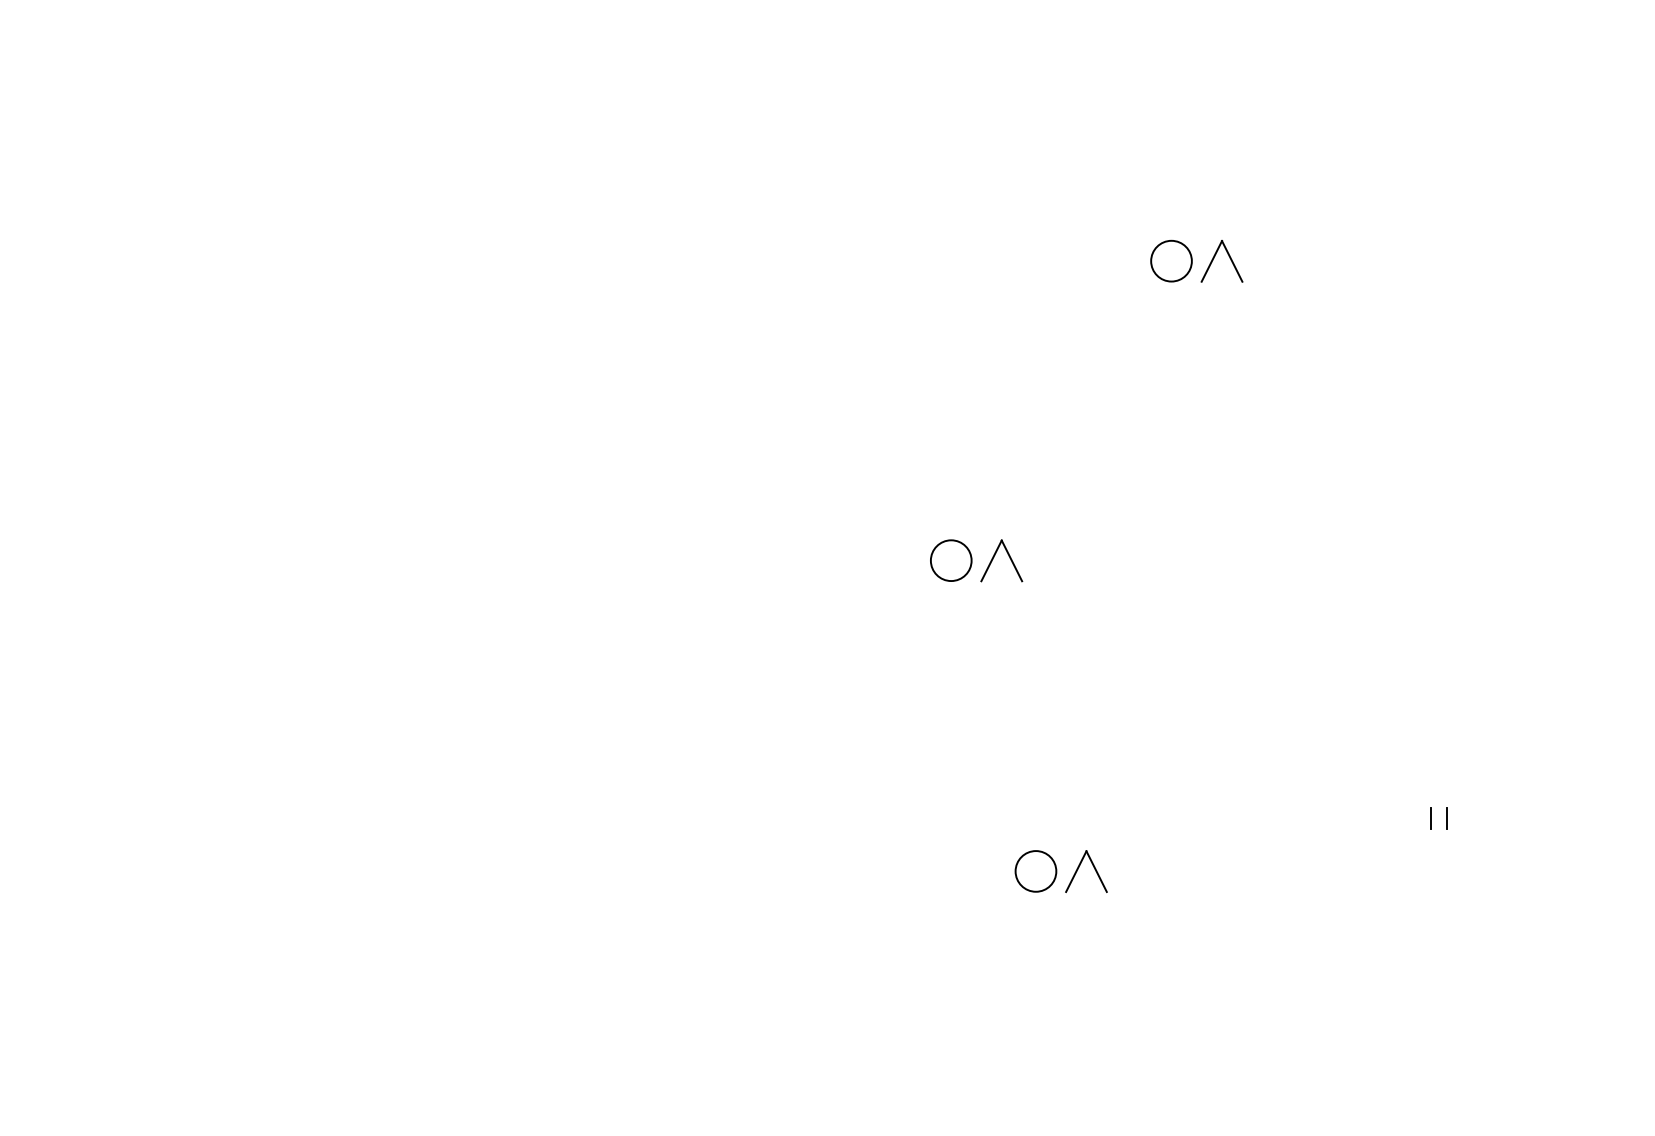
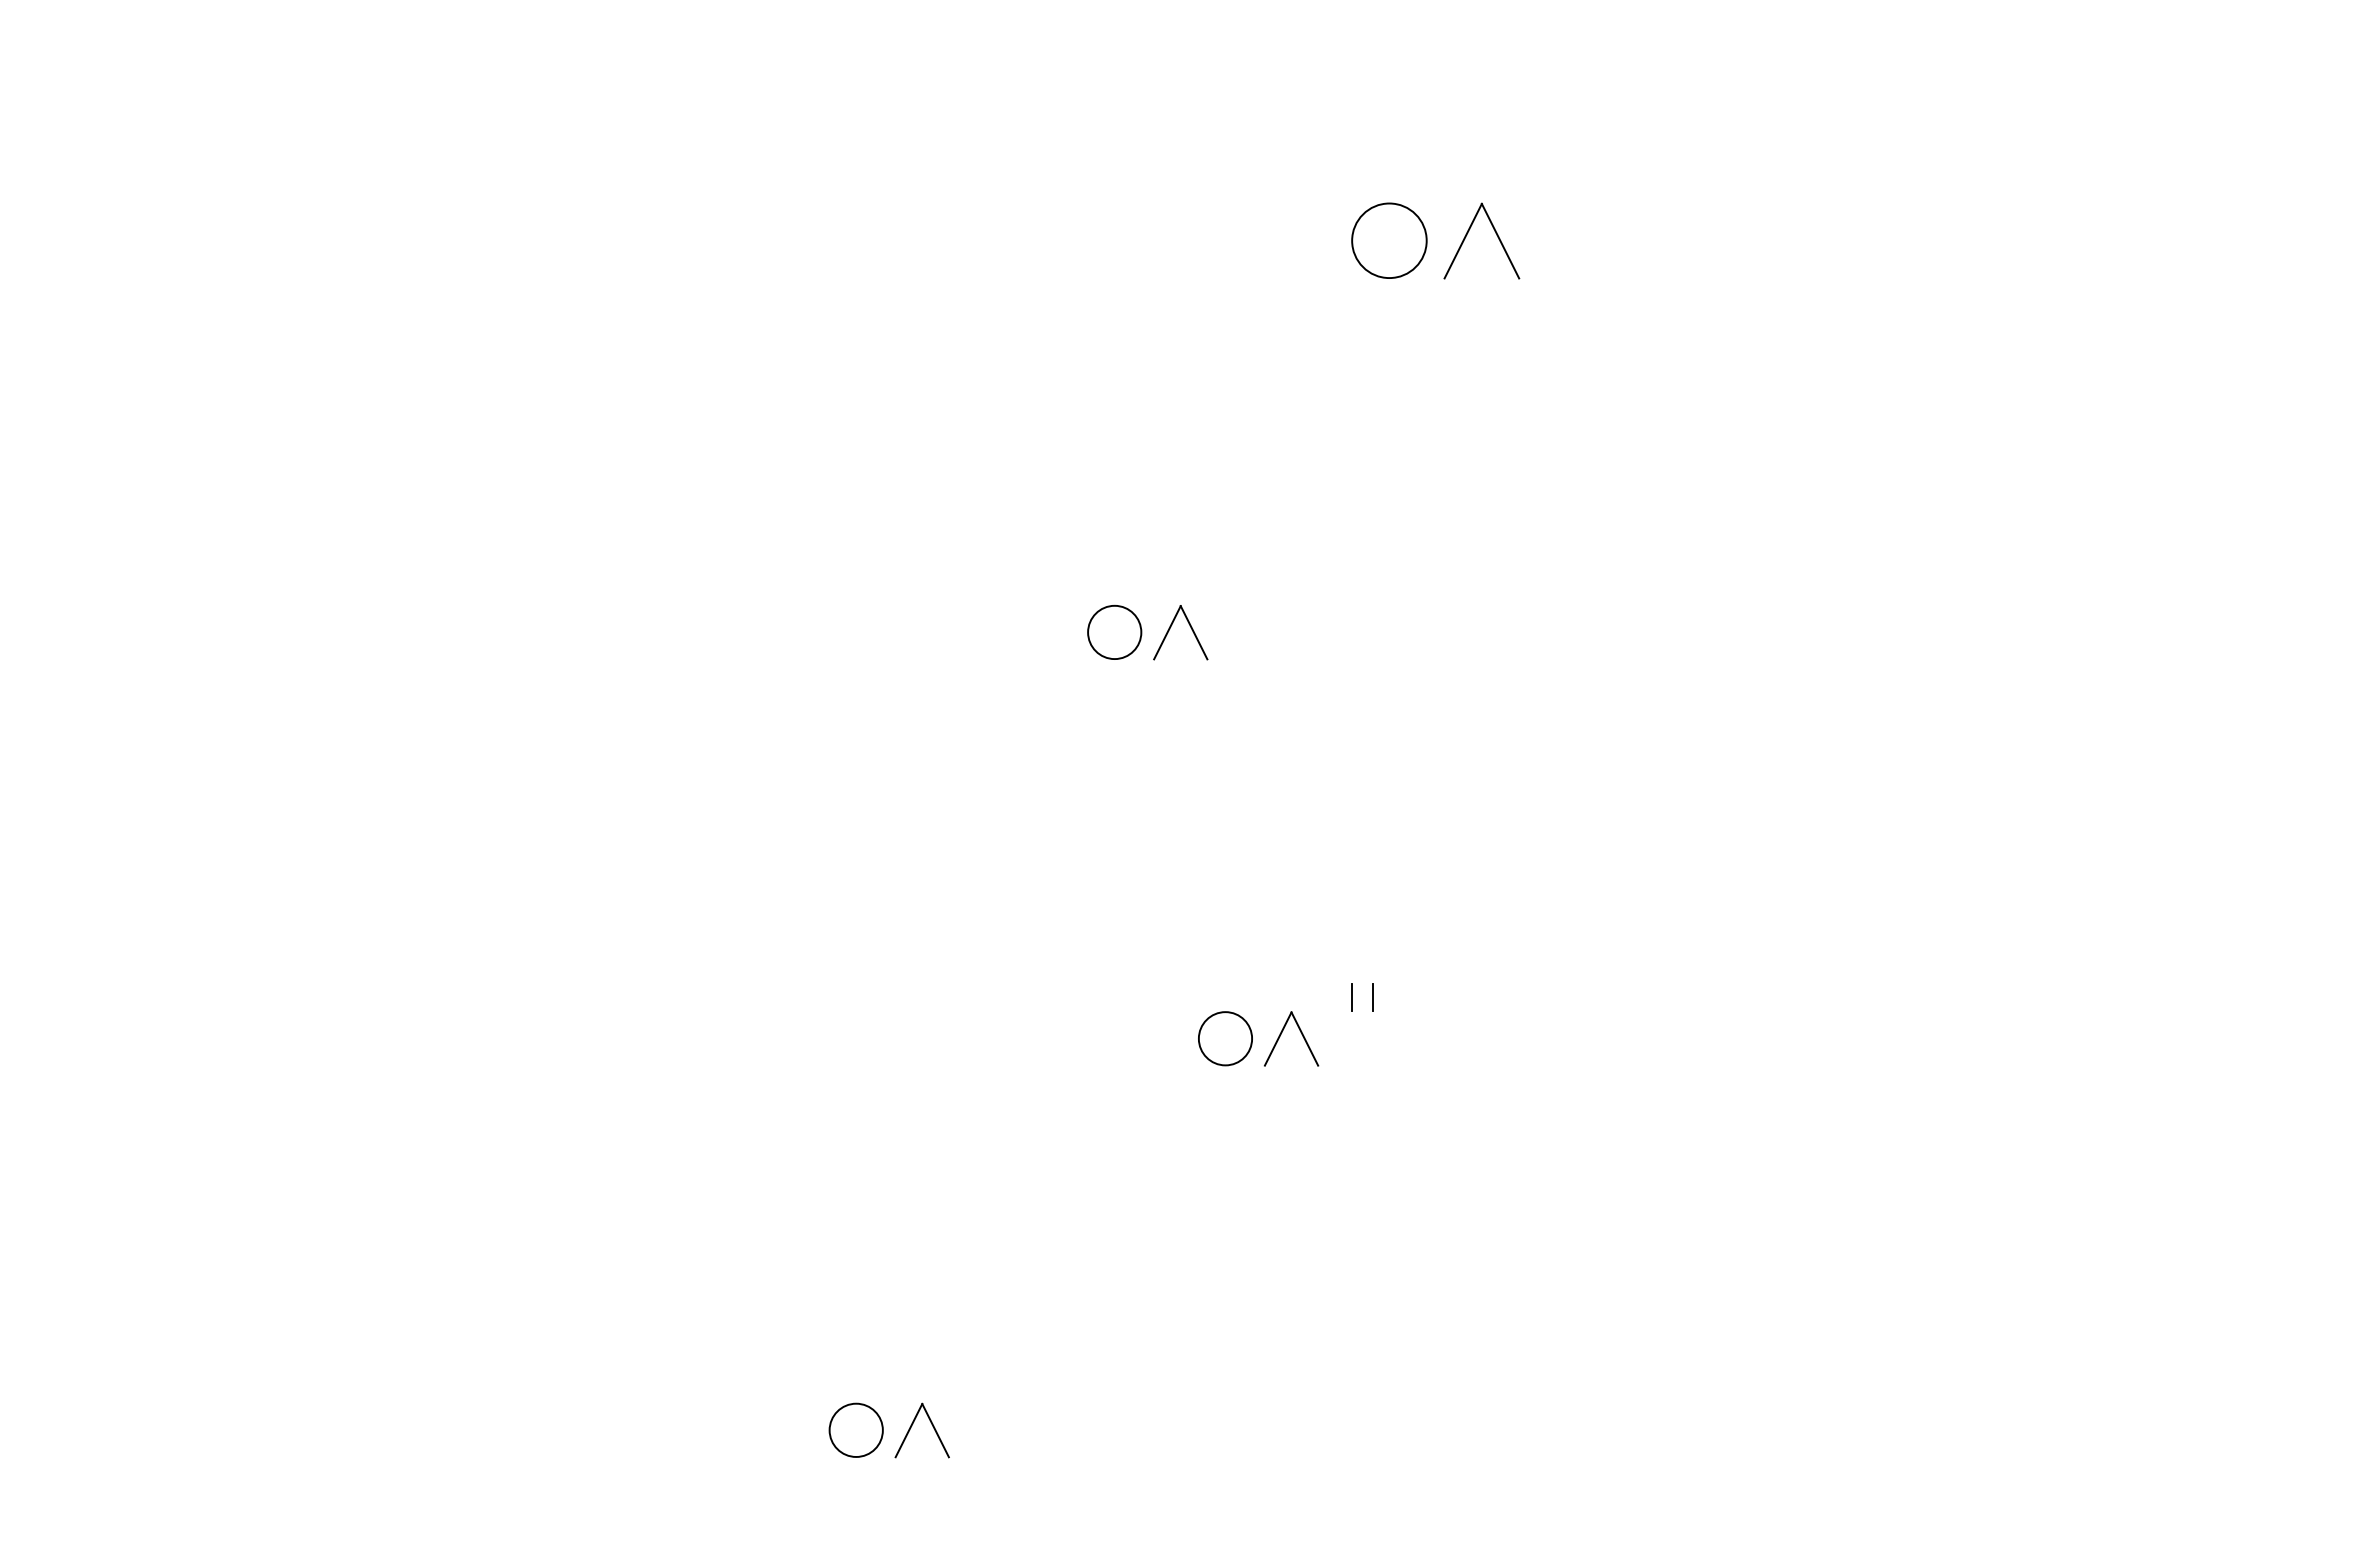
part: (1196, 260) -> (1435, 240), size x1.4
part: (1431, 818) -> (1352, 997), moved

